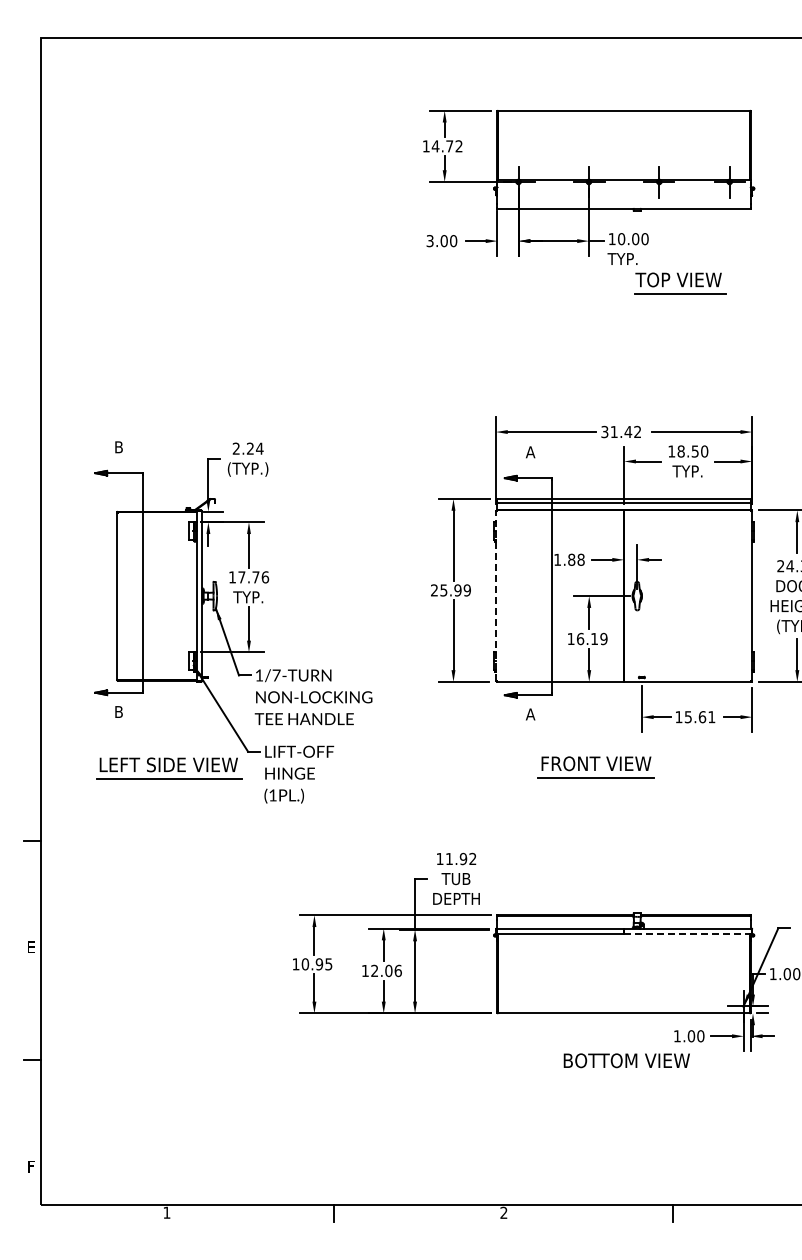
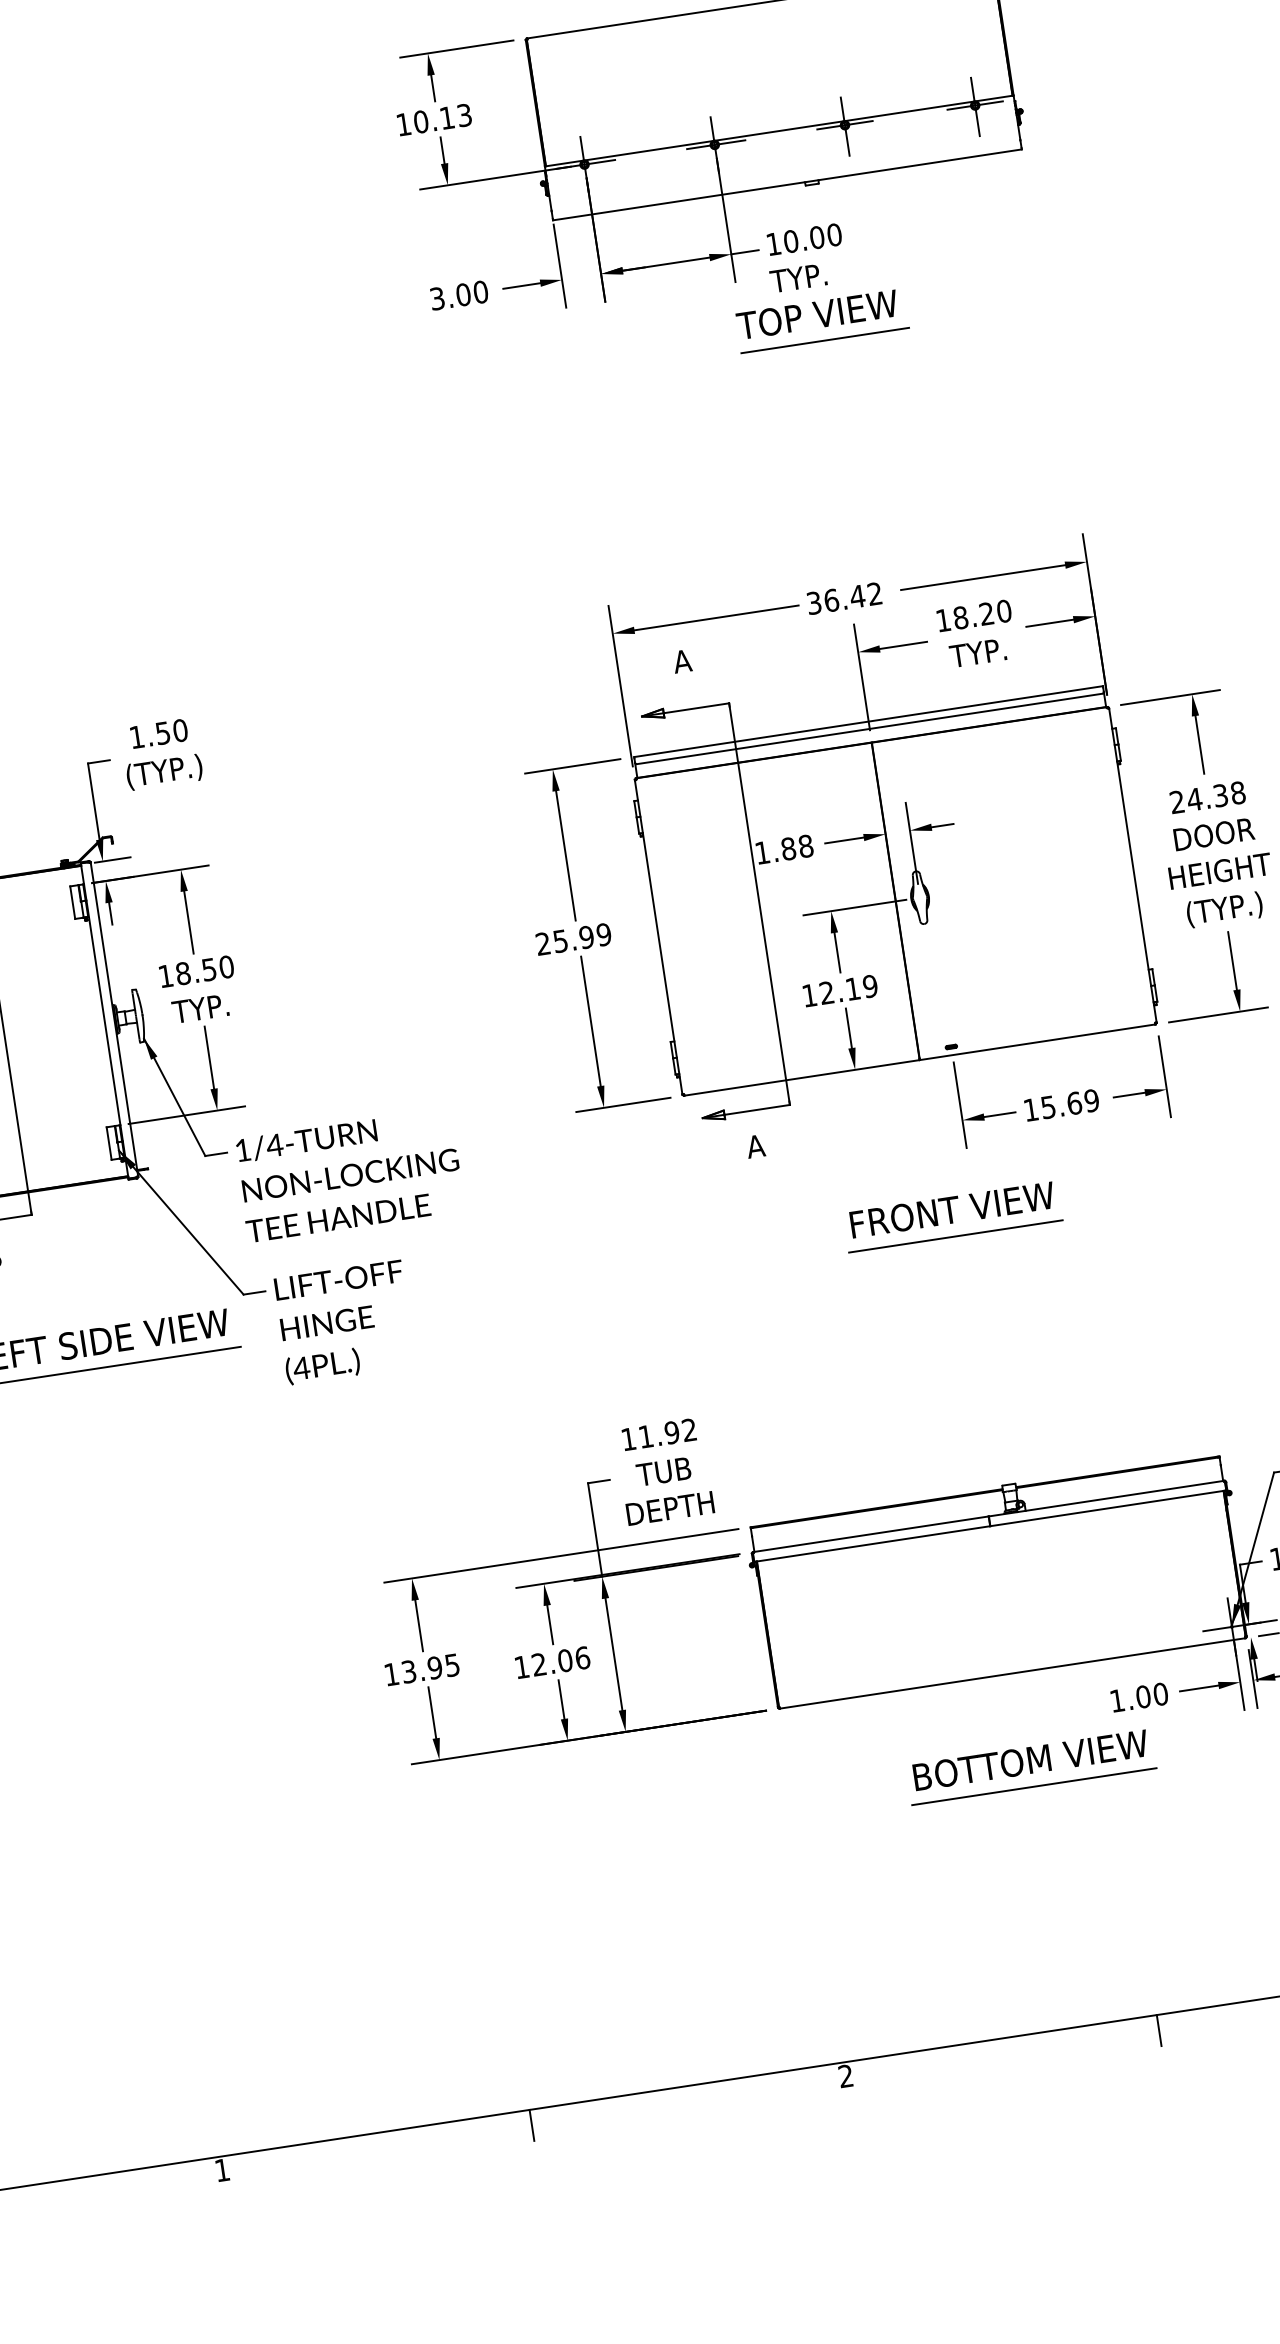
text: (446, 146) -> (441, 119), 14.72 -> 10.13
part: (680, 283) -> (821, 320), moved
text: (613, 431) -> (829, 599), 31.42 -> 36.42
text: (247, 448) -> (157, 733), 2.24 -> 1.50
text: (694, 451) -> (985, 614), 18.50 -> 18.20
text: (253, 577) -> (204, 970), 17.76 -> 18.50
line: (495, 596) -> (657, 938), dashed -> solid
text: (580, 638) -> (826, 991), 16.19 -> 12.19
text: (276, 675) -> (274, 1145), 1/7-TURN -> 1/4-TURN
text: (711, 717) -> (1091, 1101), 15.61 -> 15.69
part: (595, 767) -> (951, 1217), moved
text: (272, 795) -> (300, 1368), (1PL.) -> (4PL.)
line: (687, 933) -> (1107, 1507), dashed -> solid
text: (305, 964) -> (409, 1672), 10.95 -> 13.95
line: (626, 1074) -> (1033, 1785), added

